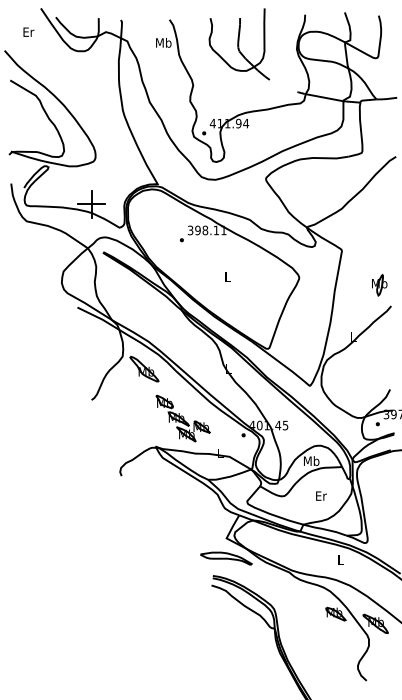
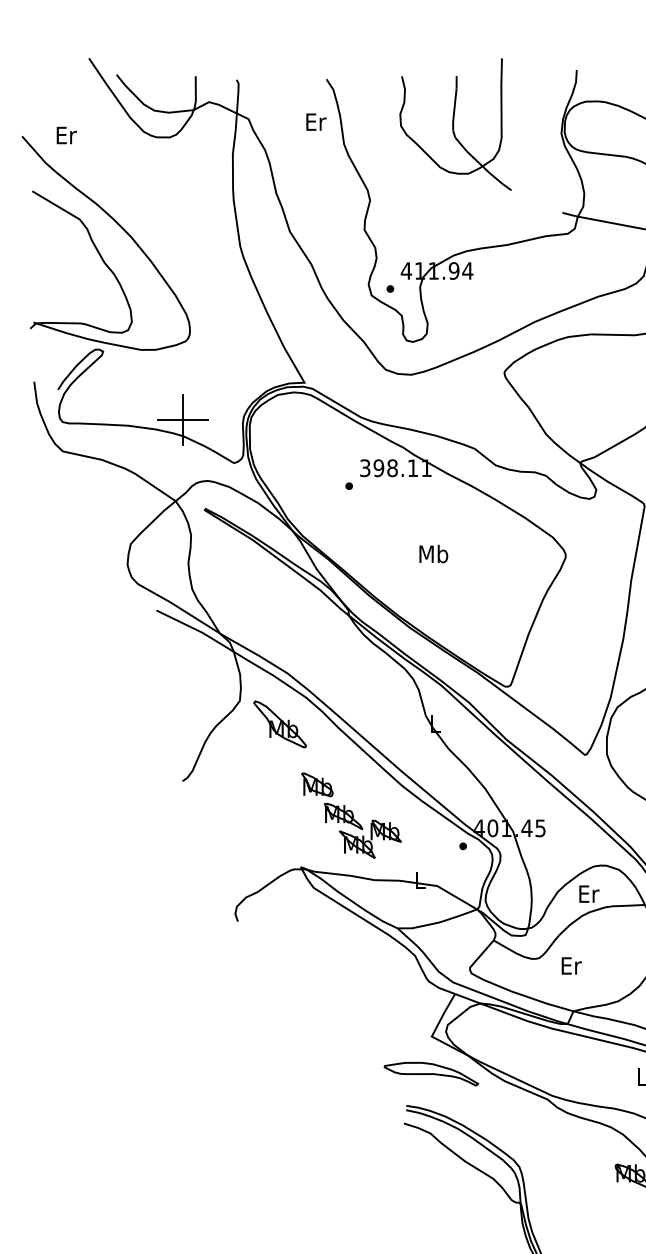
text: (28, 31) -> (66, 134), moved
text: (163, 42) -> (315, 121), Mb -> Er
text: (227, 276) -> (433, 553), L -> Mb
text: (311, 460) -> (588, 892), Mb -> Er
text: (321, 495) -> (571, 964), moved

